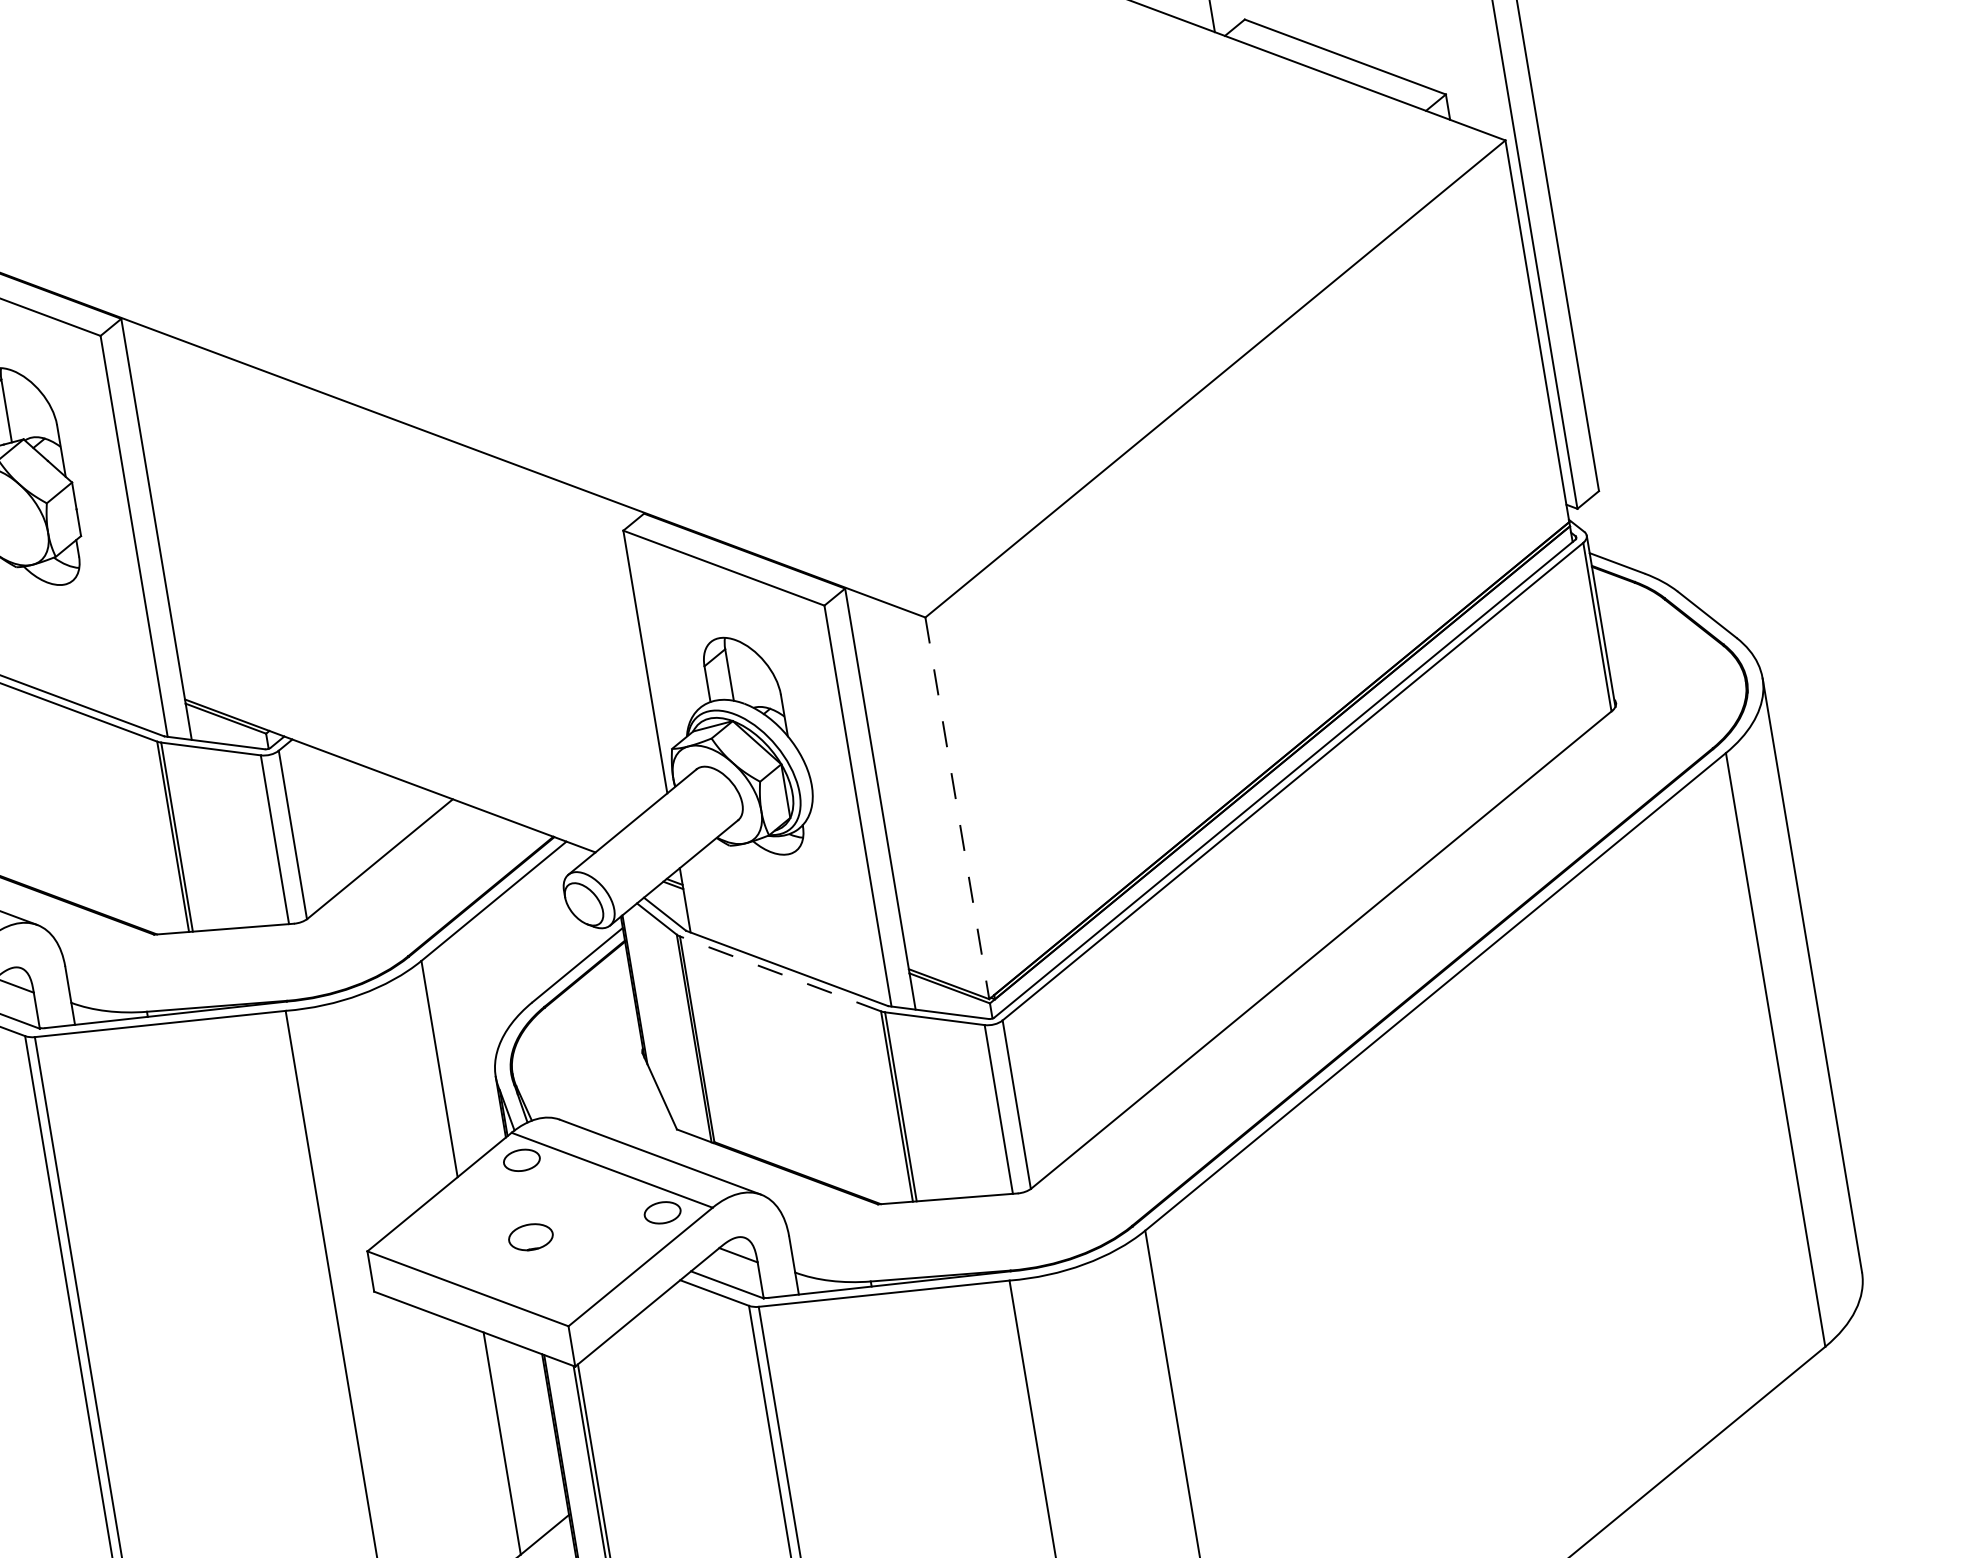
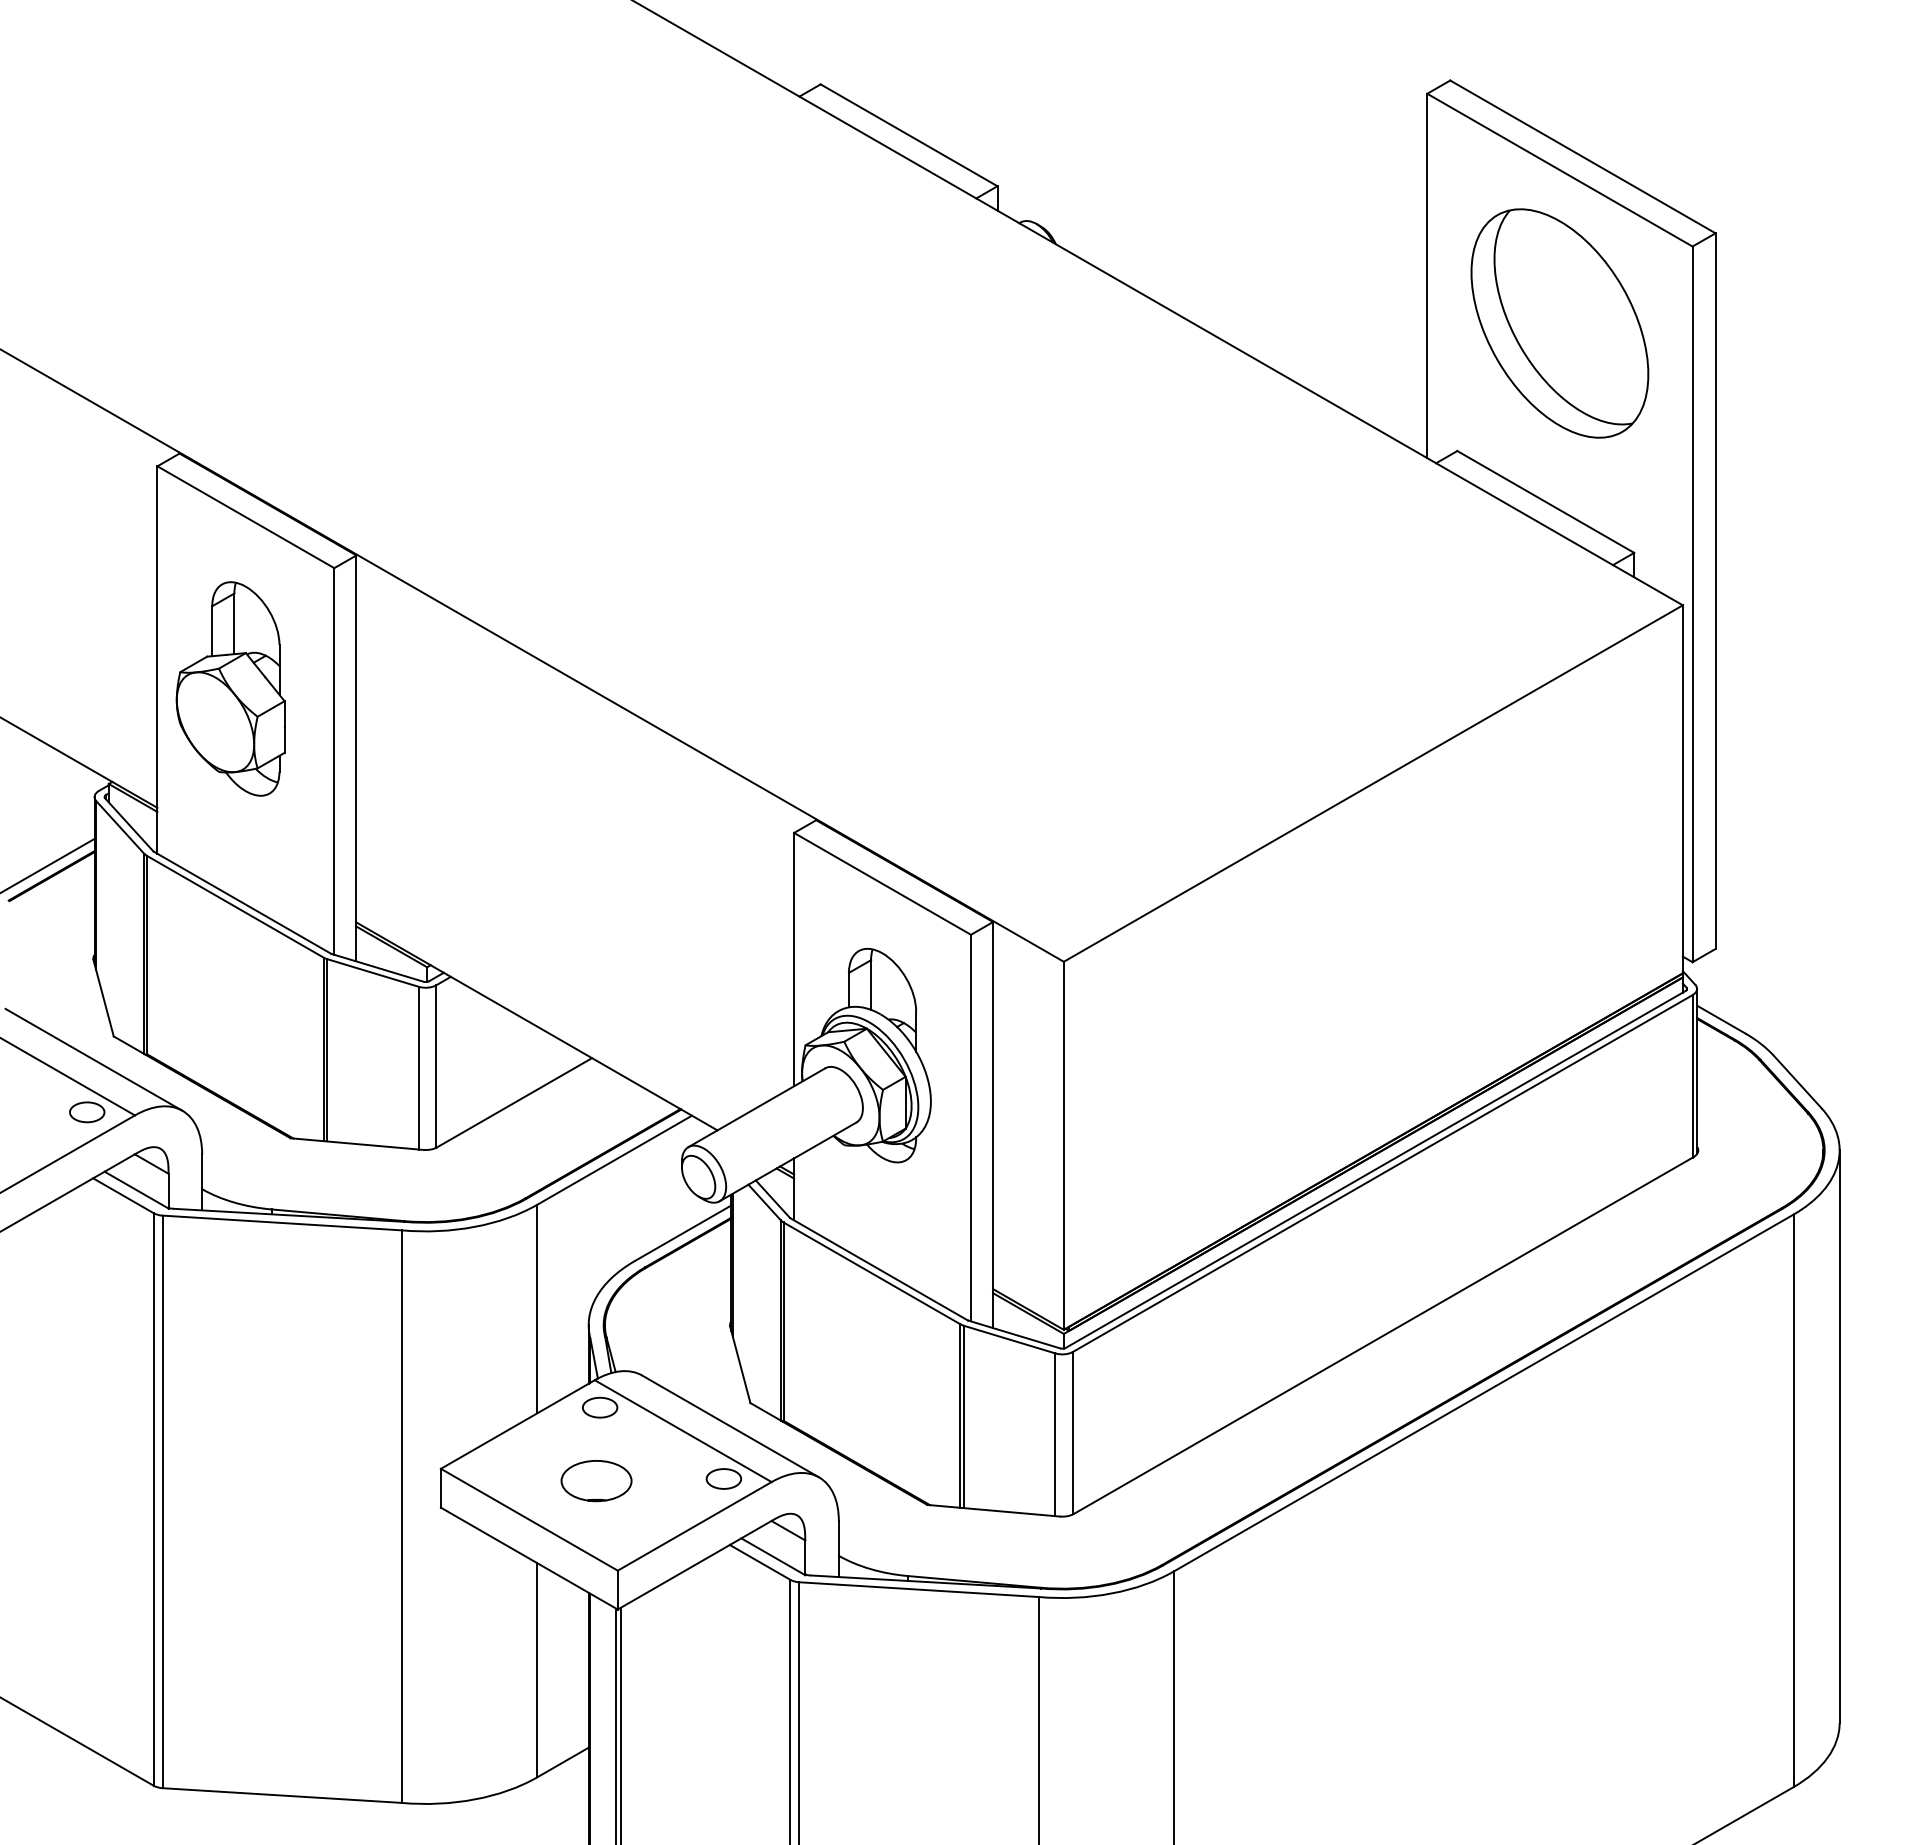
line: (957, 809) -> (1063, 1146), dashed -> solid
line: (780, 974) -> (871, 1273), dashed -> solid
part: (530, 1237) -> (596, 1481), size x1.67

